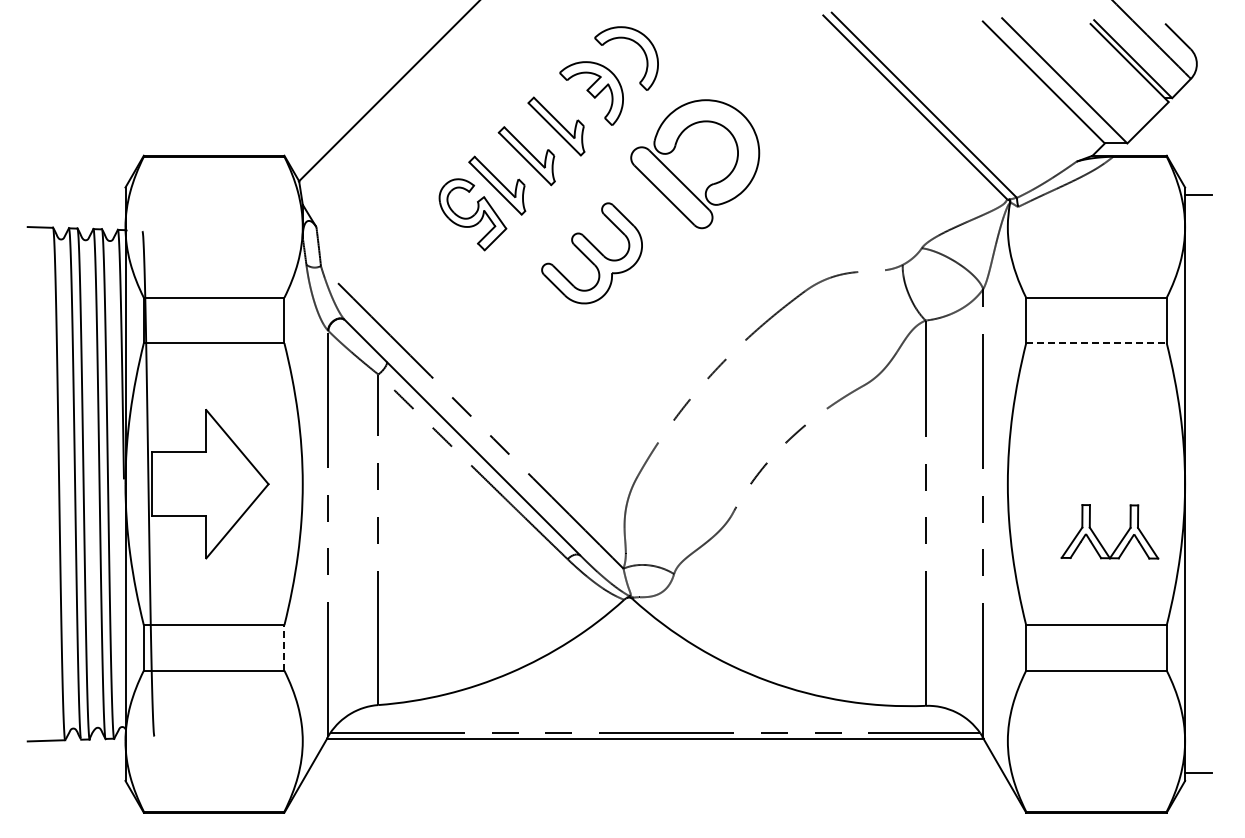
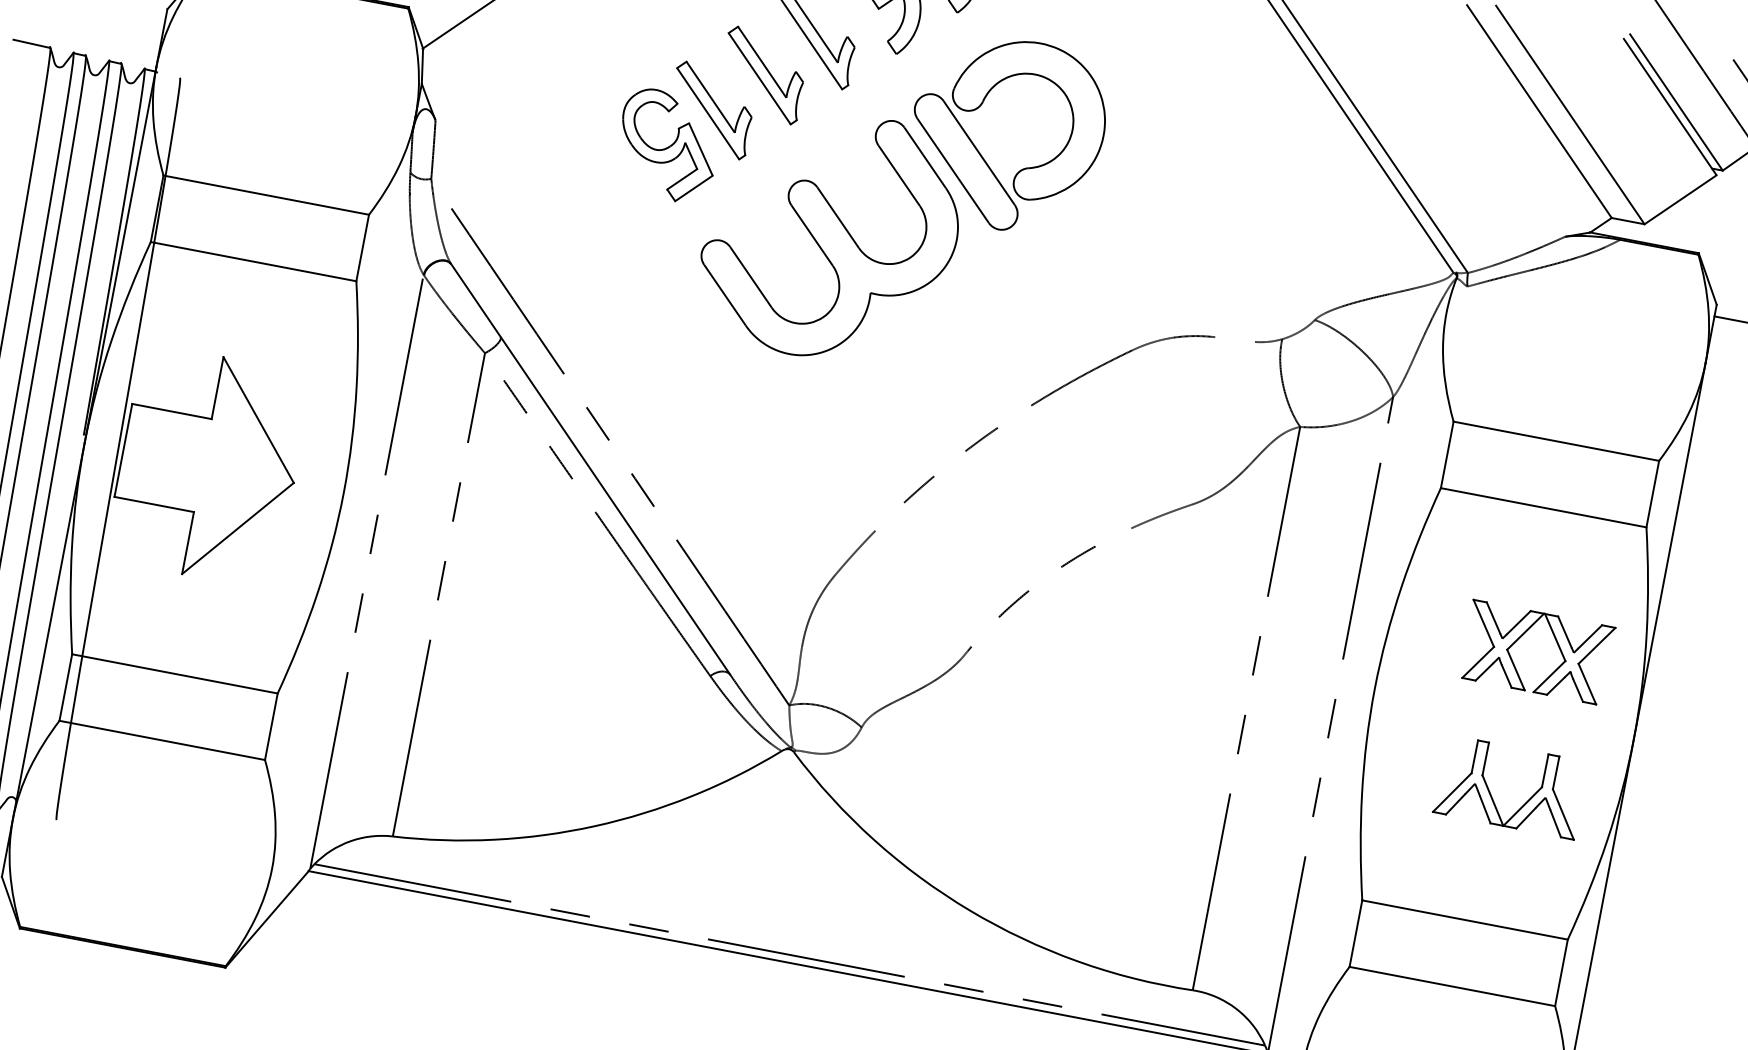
part: (591, 253) -> (830, 235), size x1.67
line: (1096, 343) -> (1543, 508), dashed -> solid
part: (1099, 430) -> (1523, 636), added
line: (284, 647) -> (271, 726), dashed -> solid

